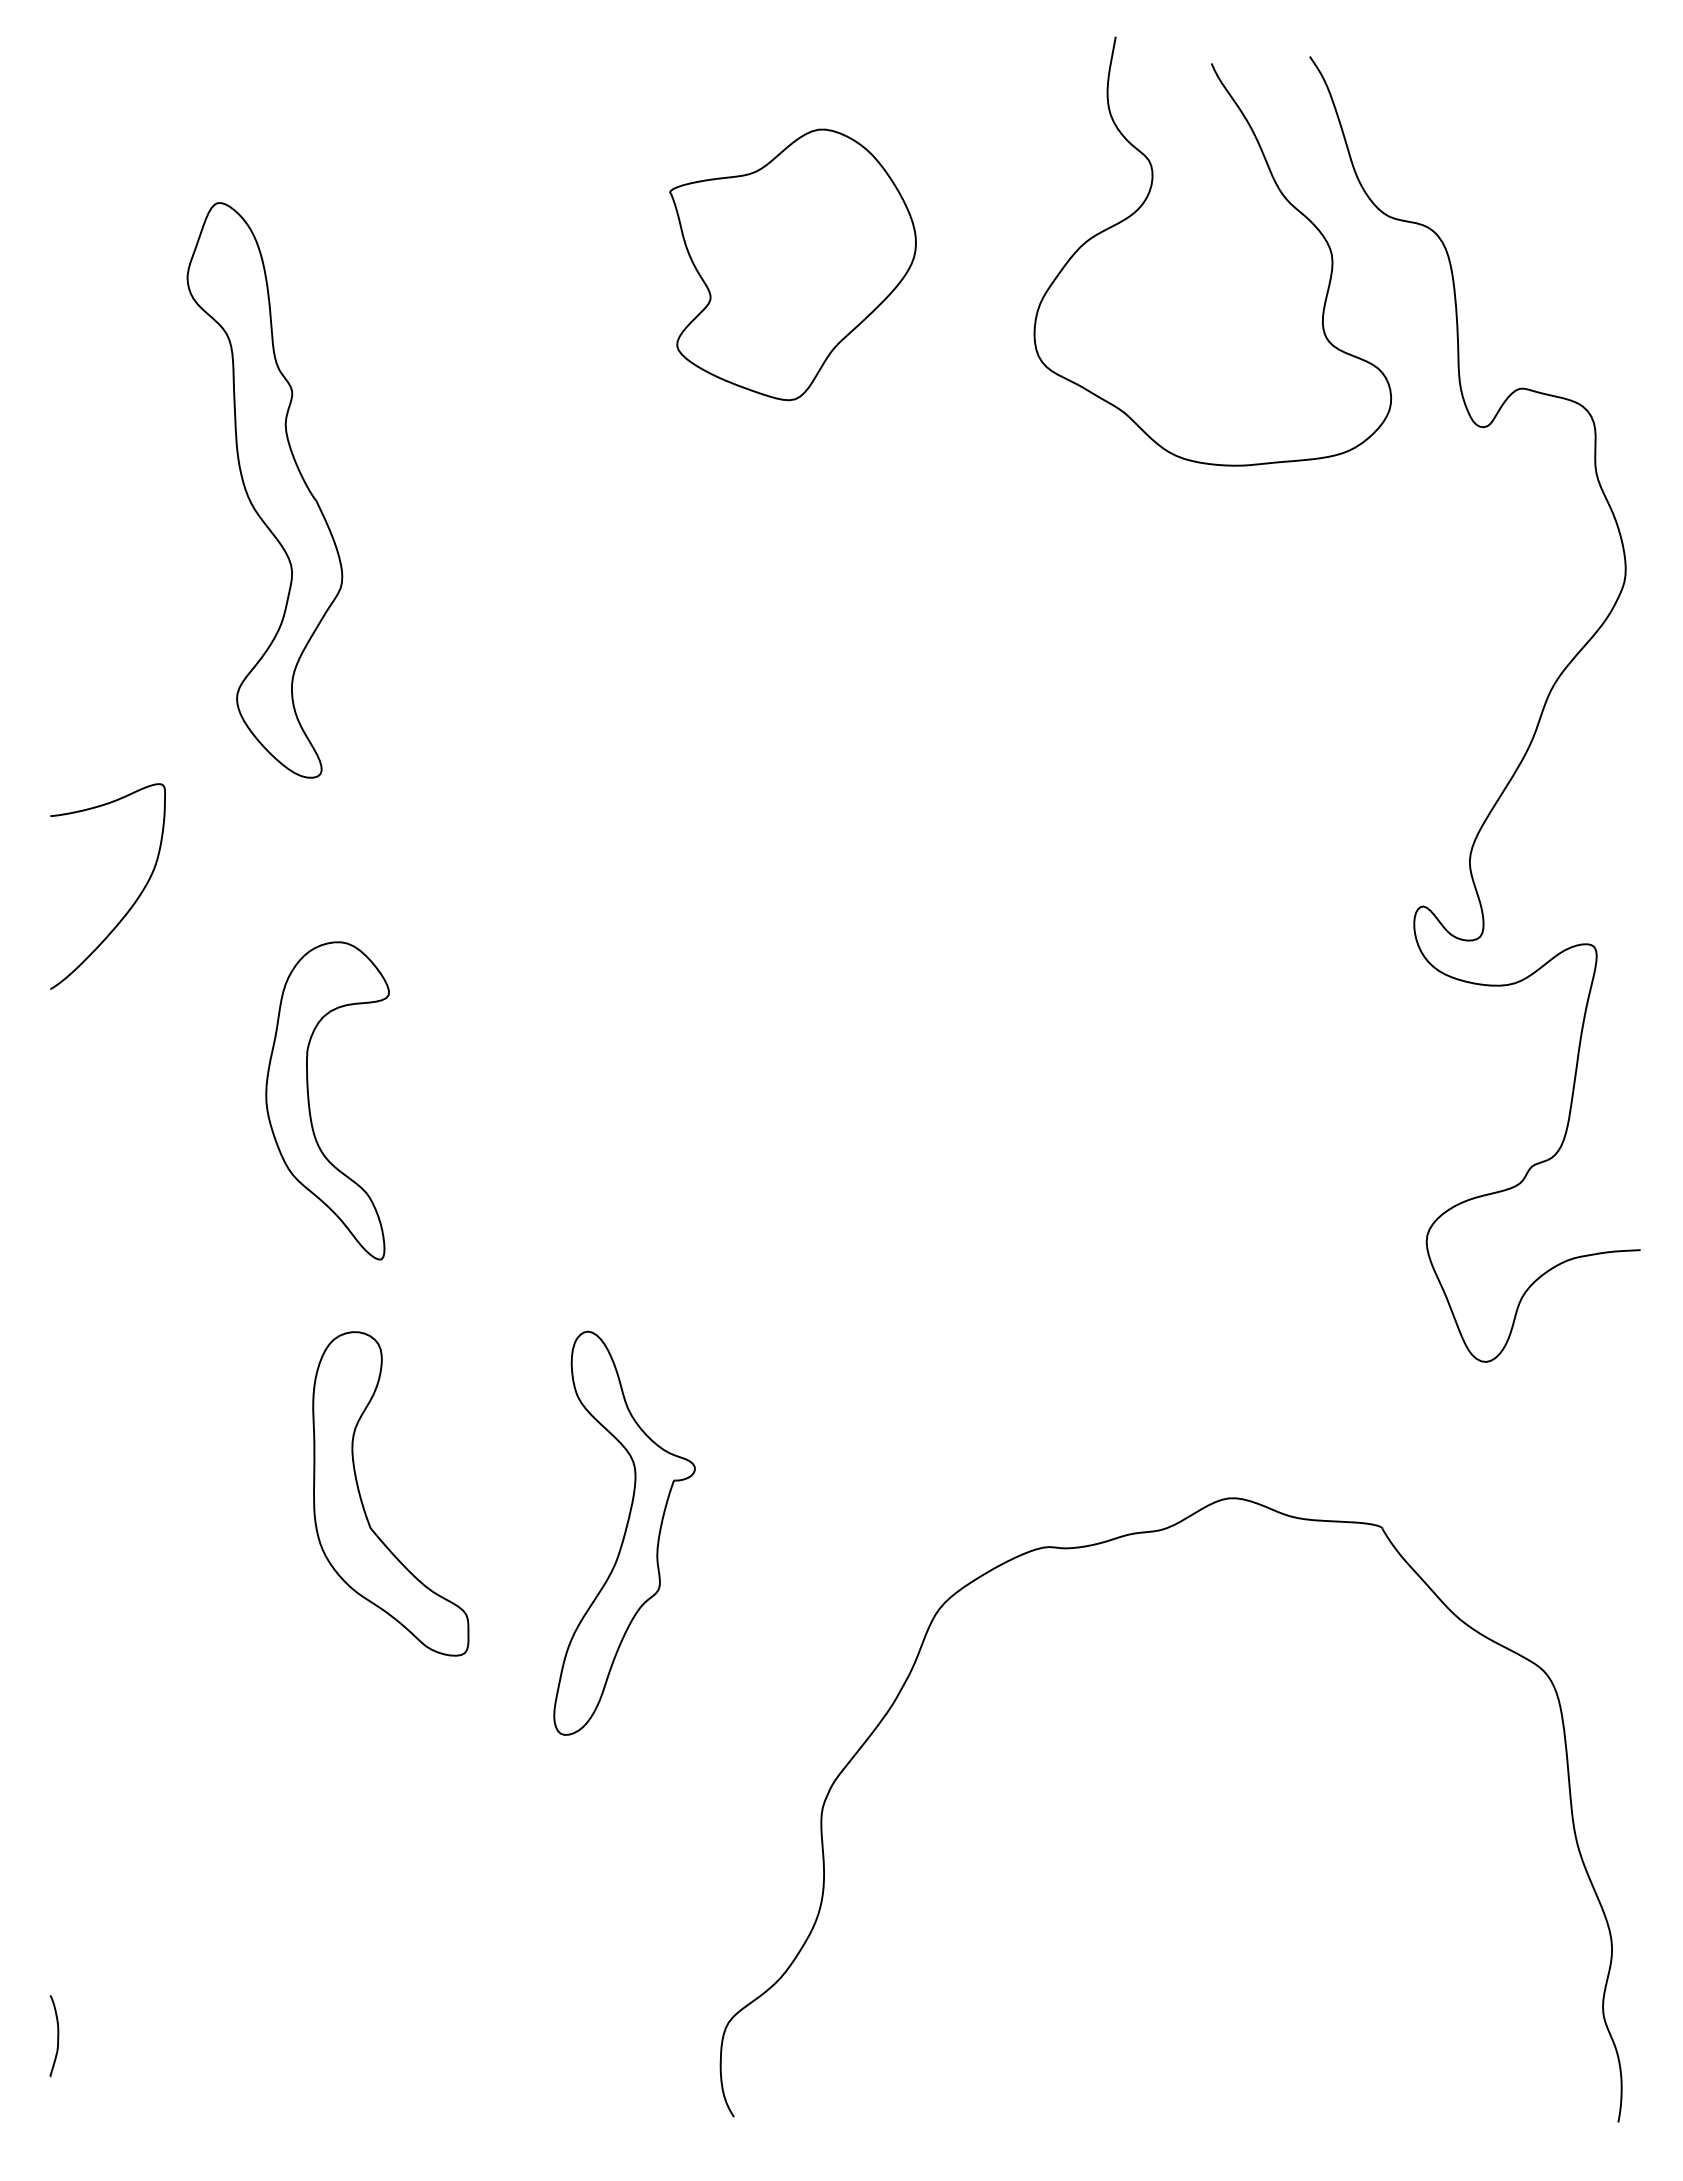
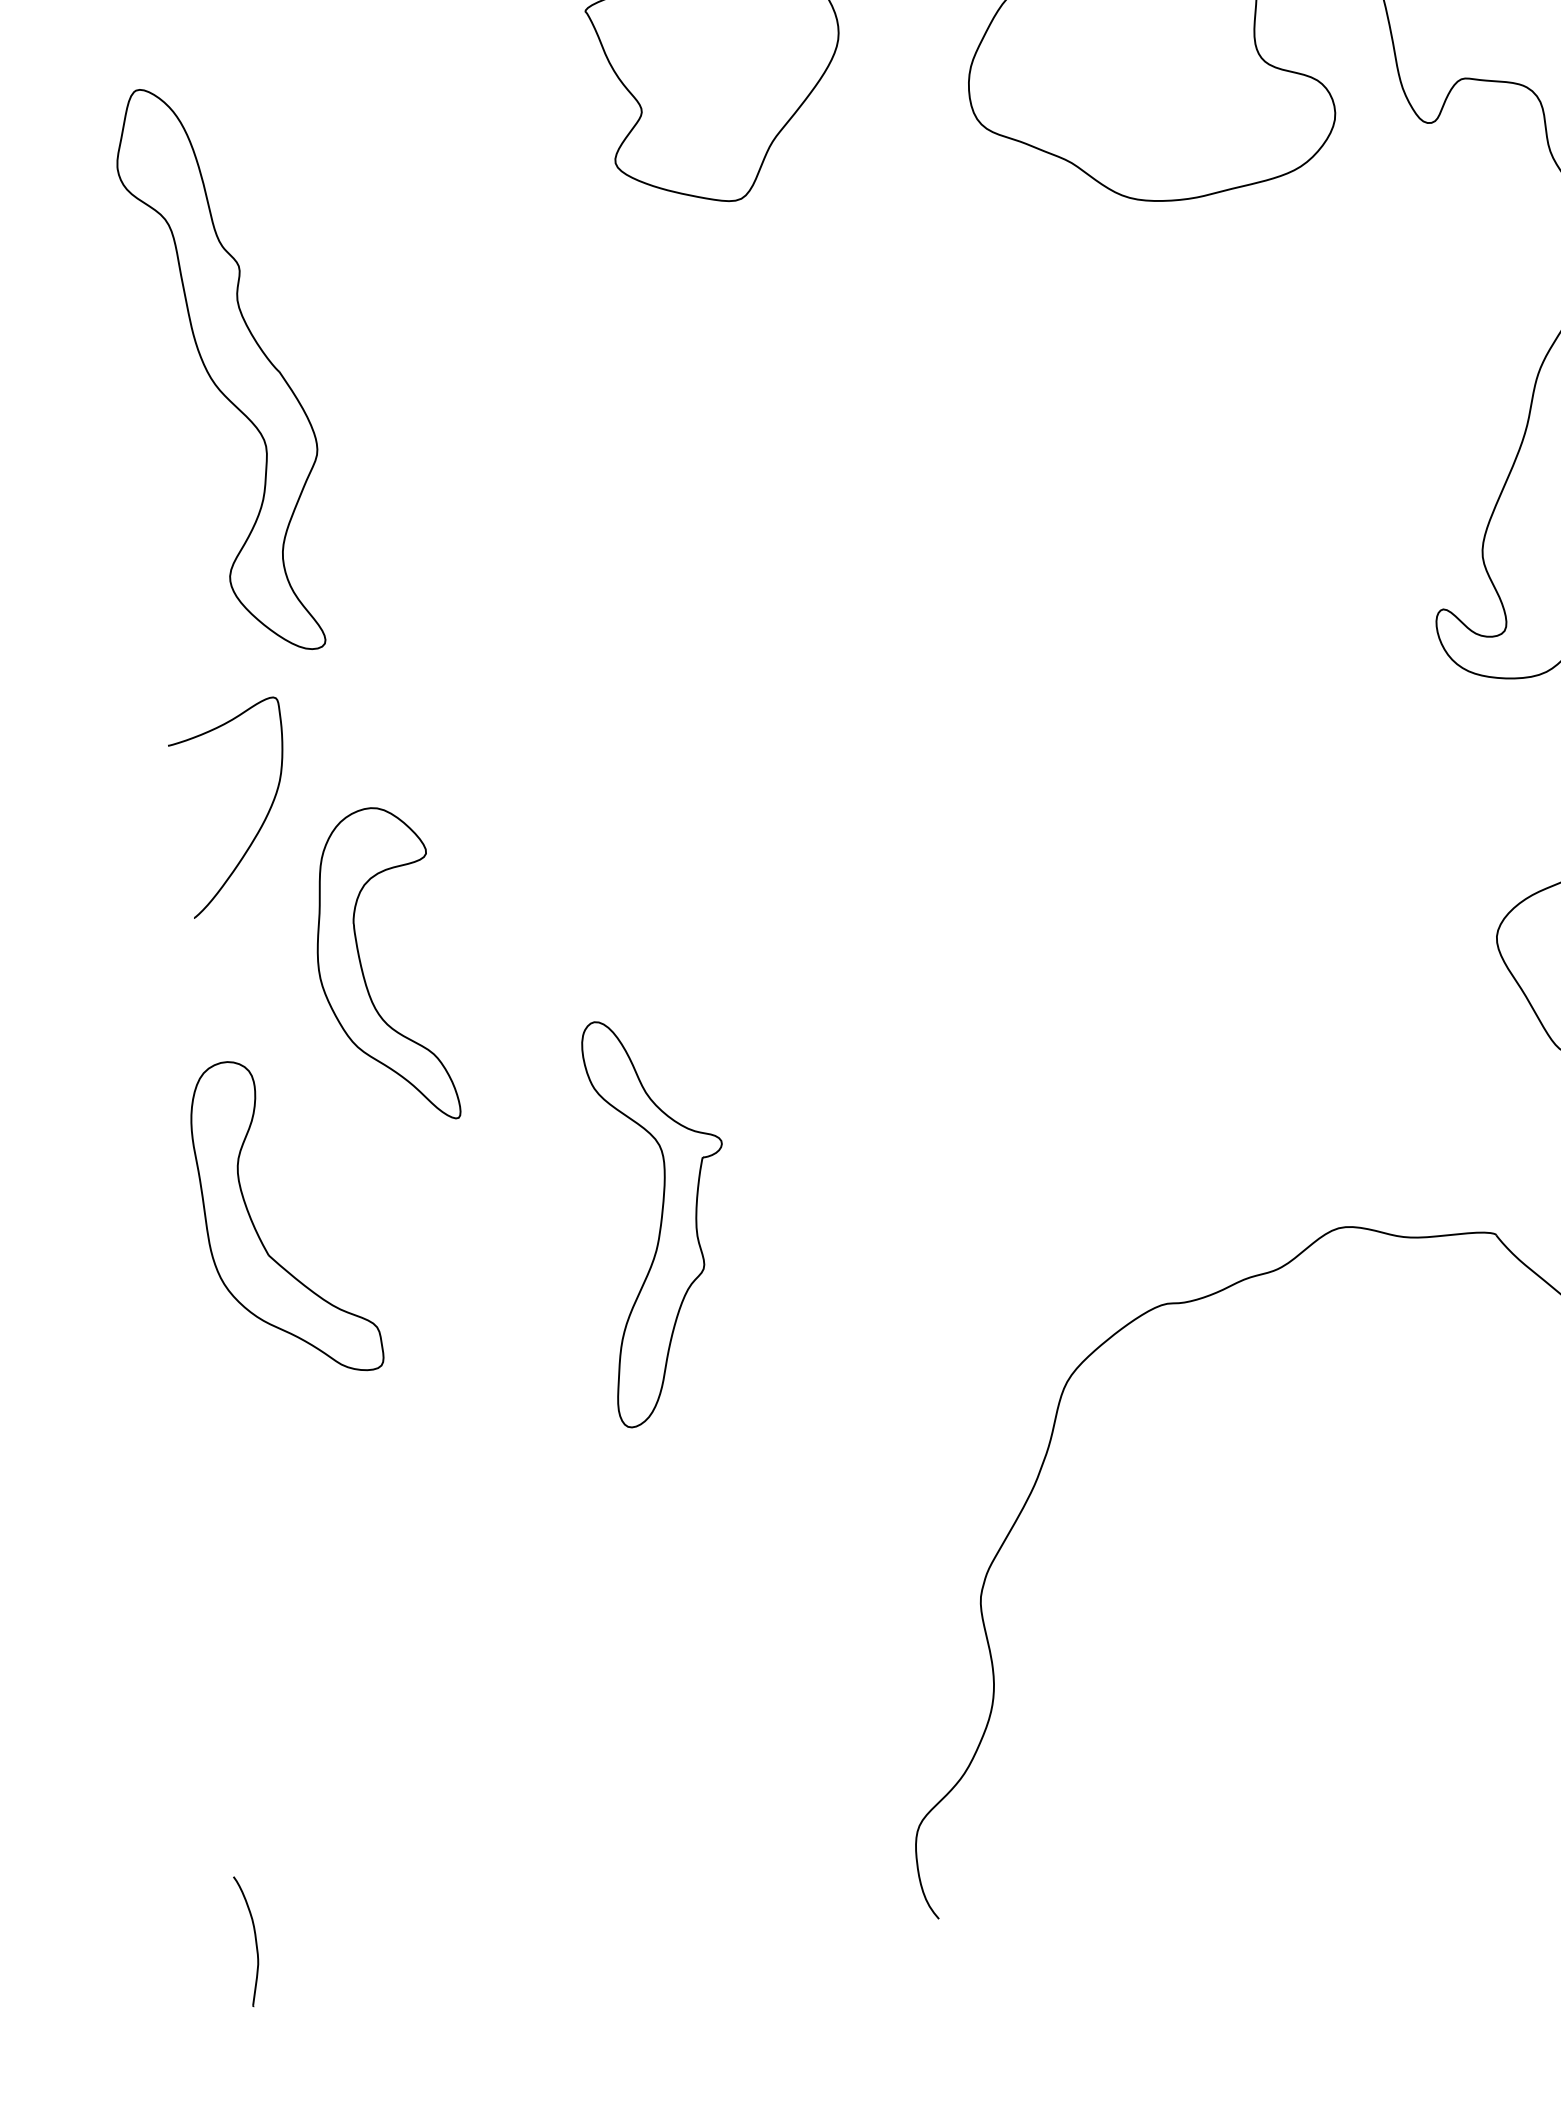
curve: (131, 905) -> (262, 822), moved
part: (363, 1503) -> (257, 1231), moved
part: (624, 1532) -> (661, 1216), moved
part: (54, 2036) -> (250, 1941), size x1.6

